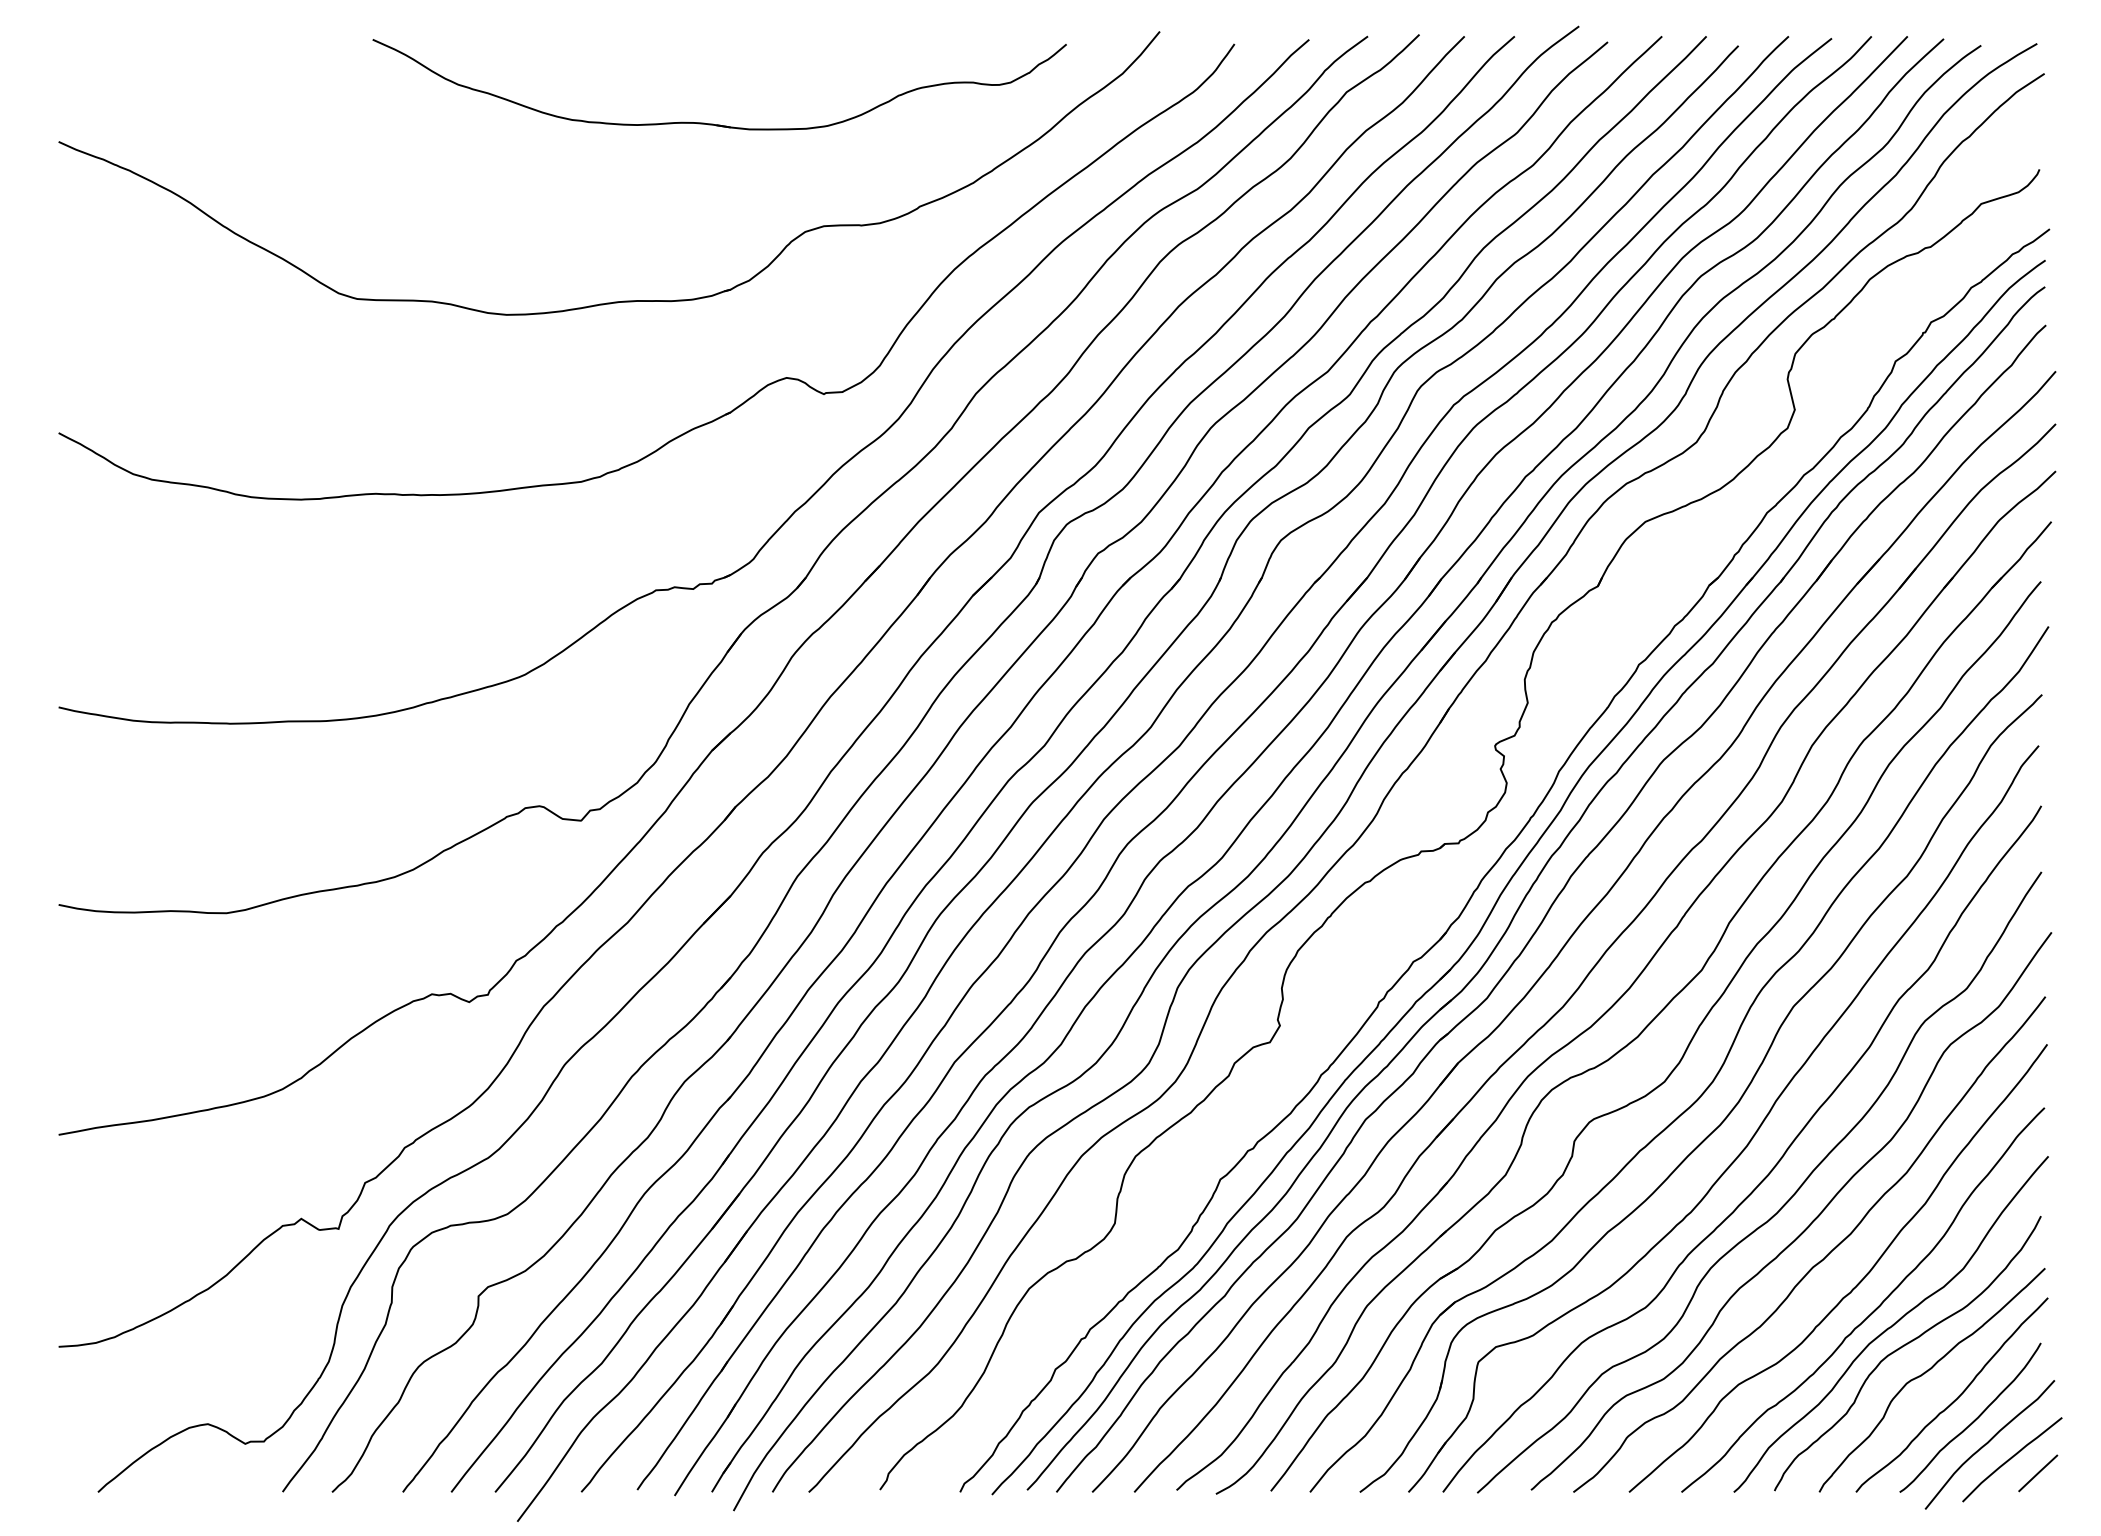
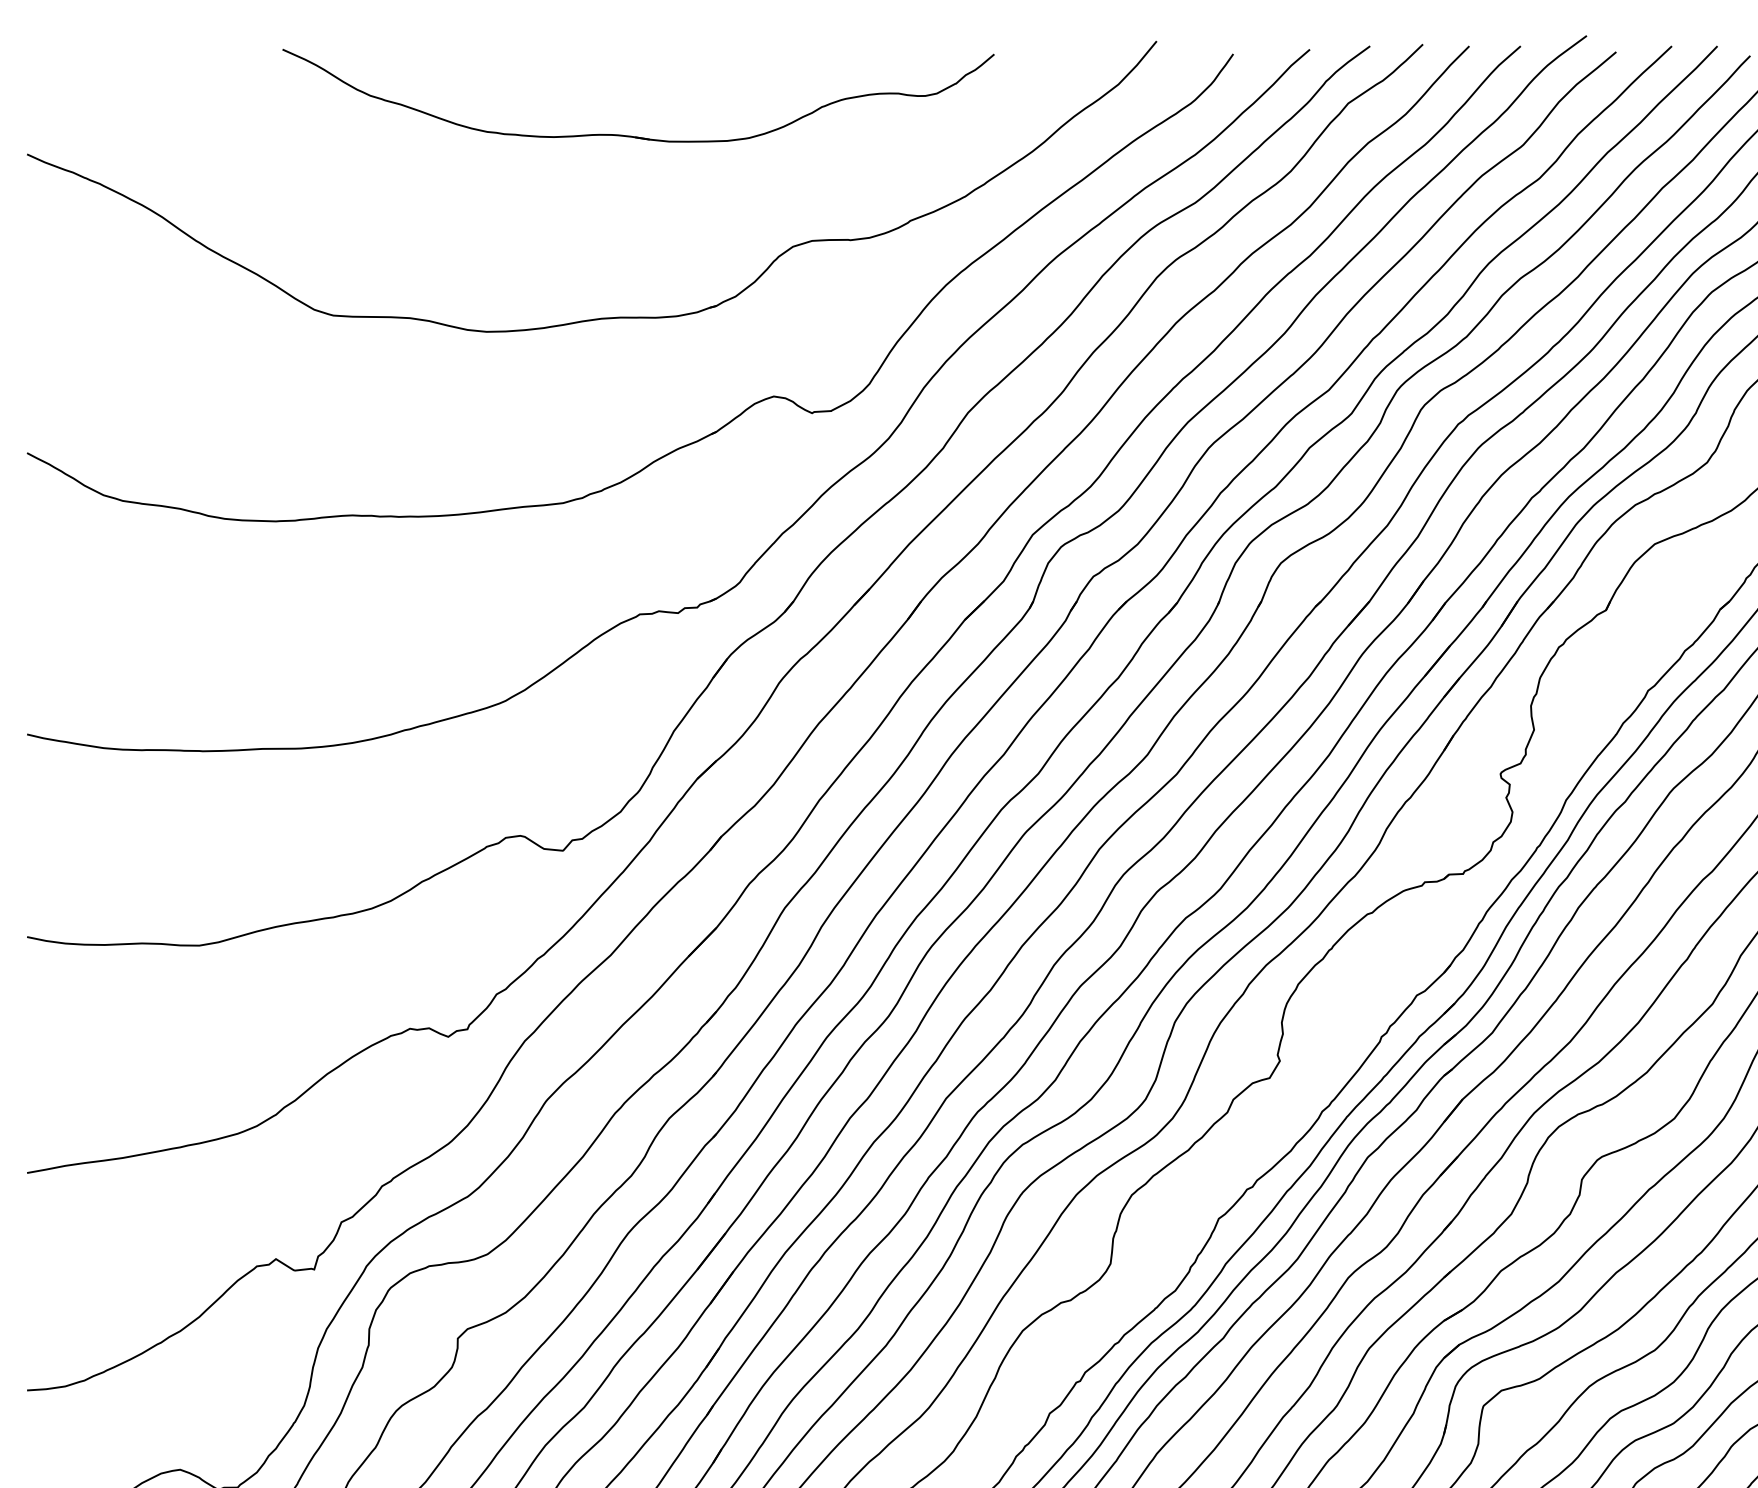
part: (713, 123) -> (632, 135), moved

